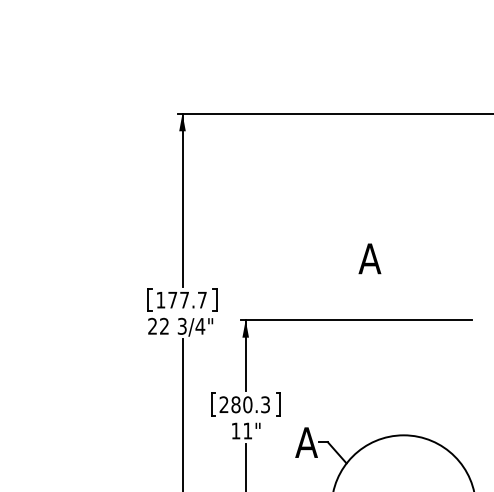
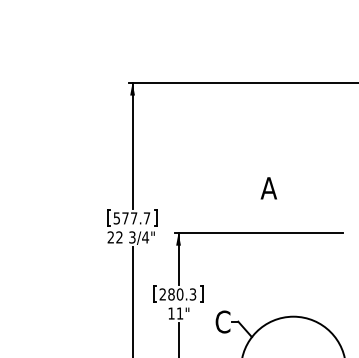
text: (160, 300) -> (116, 218), 177.7 -> 577.7
text: (306, 442) -> (222, 321), A -> C

